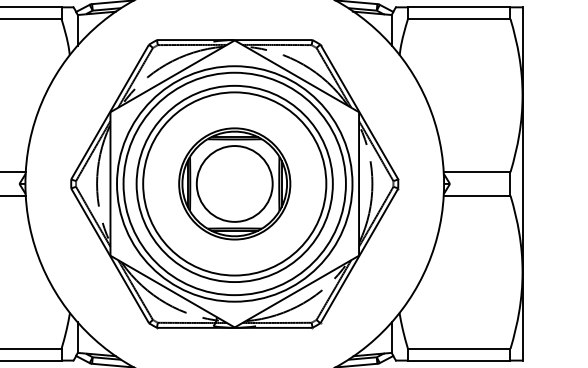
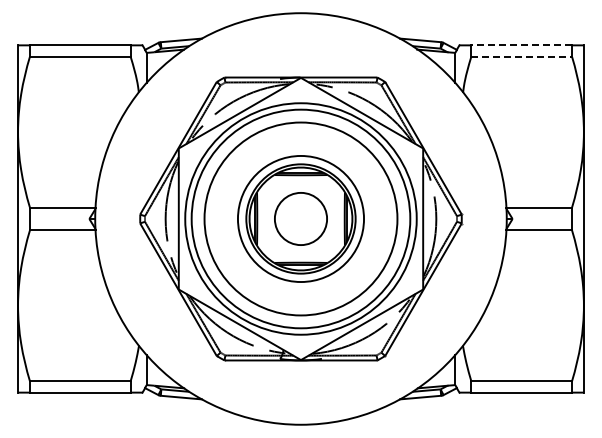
line: (459, 7) -> (521, 45), solid -> dashed
line: (460, 18) -> (522, 56), solid -> dashed
circle: (234, 183) -> (300, 218), size x0.7
circle: (234, 183) -> (300, 218), size x0.7

